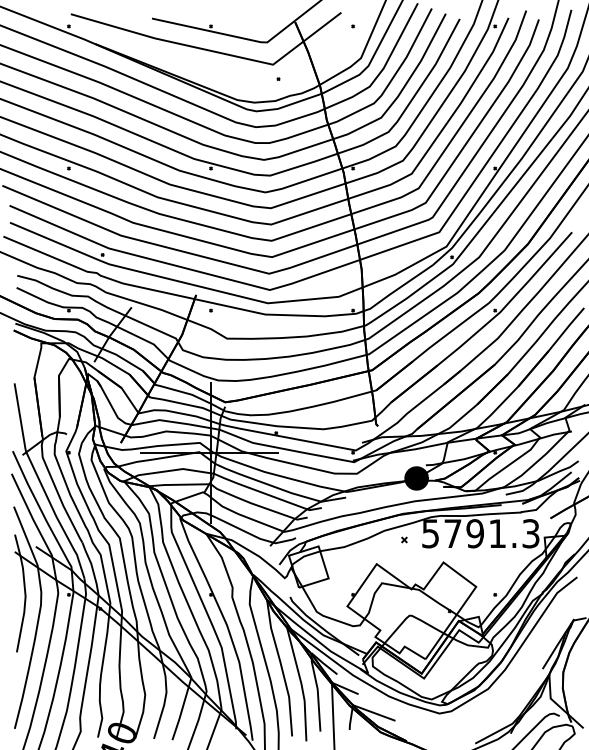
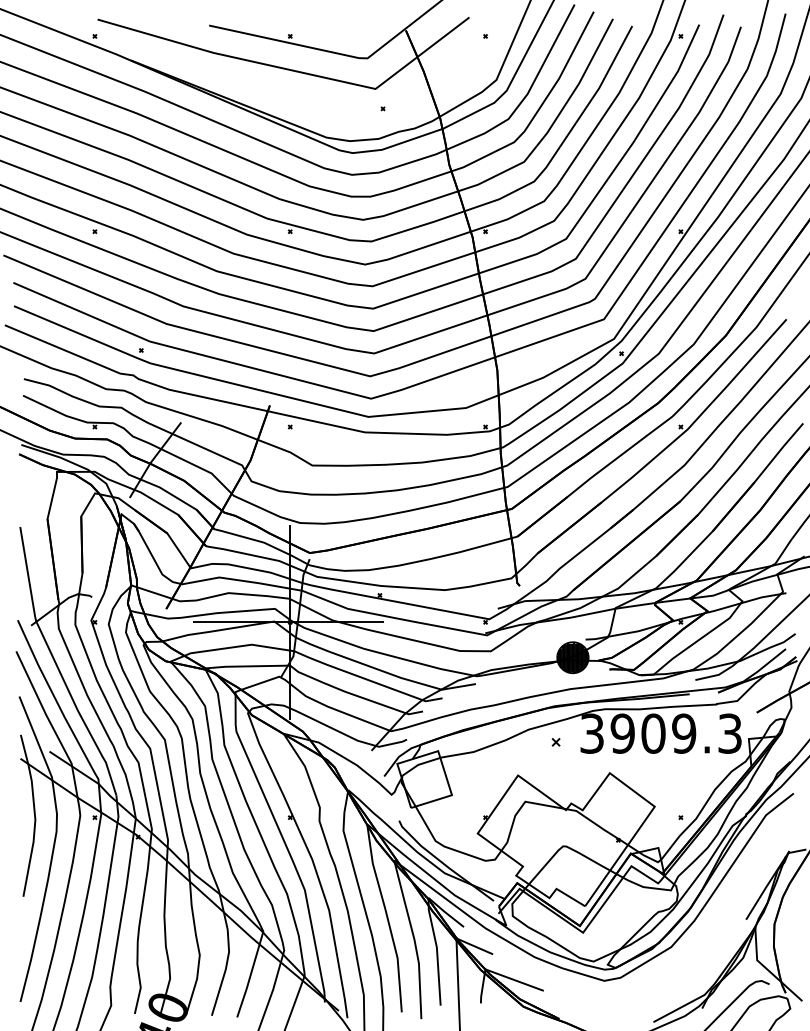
text: (464, 533) -> (638, 733), 5791.3 -> 3909.3

